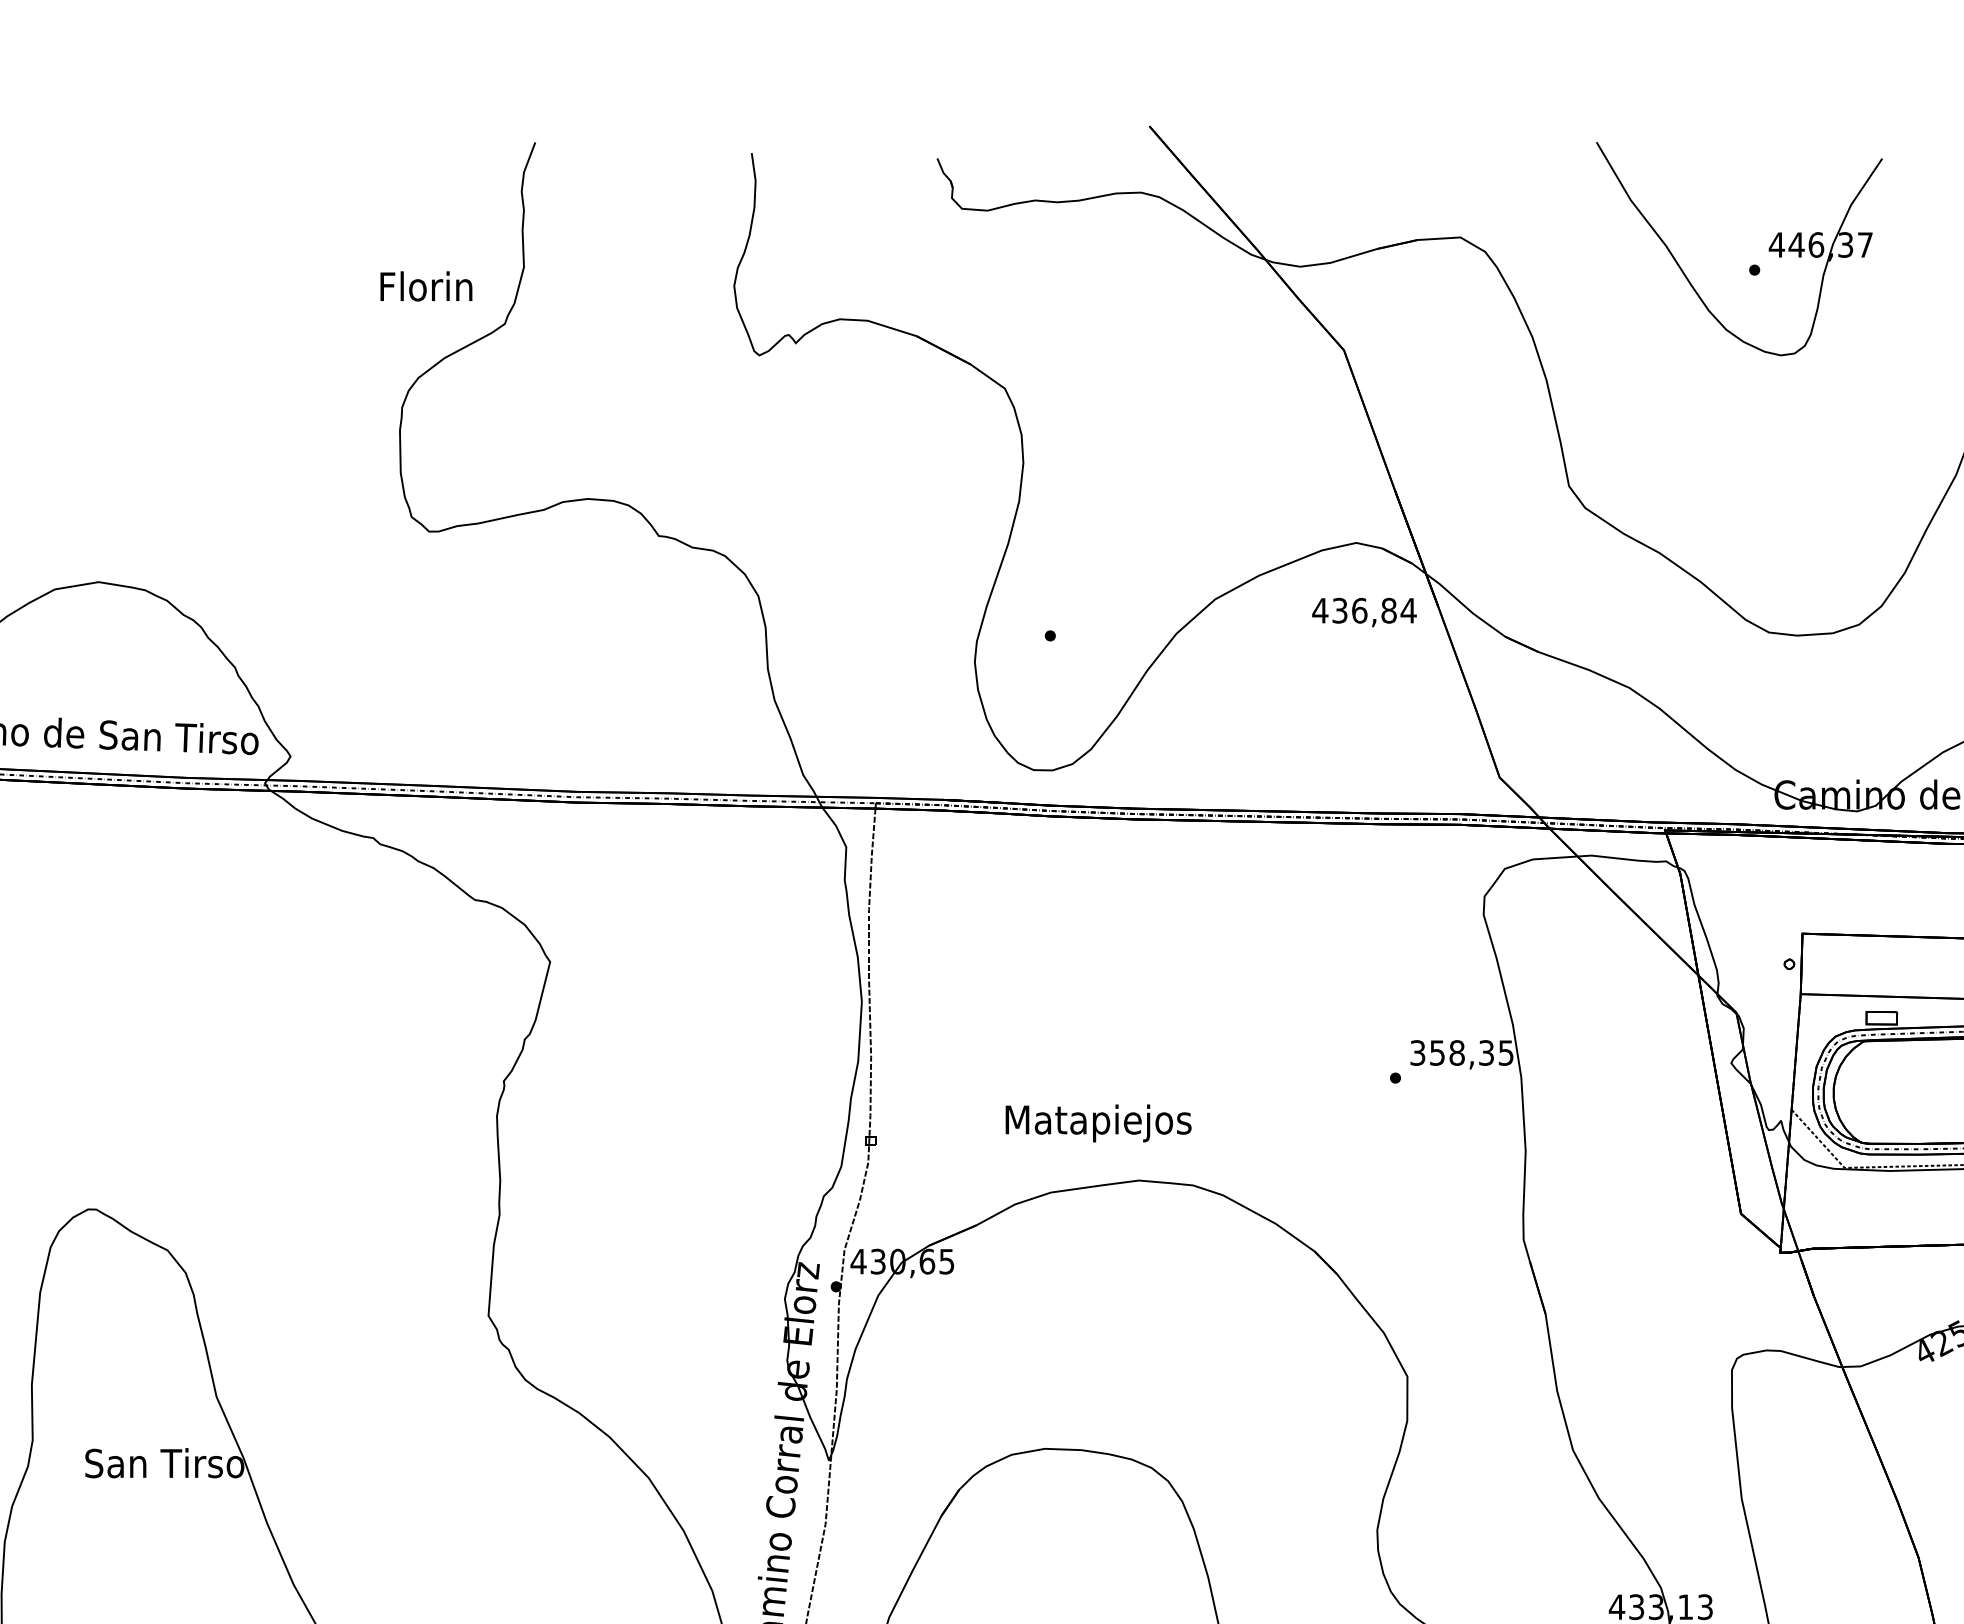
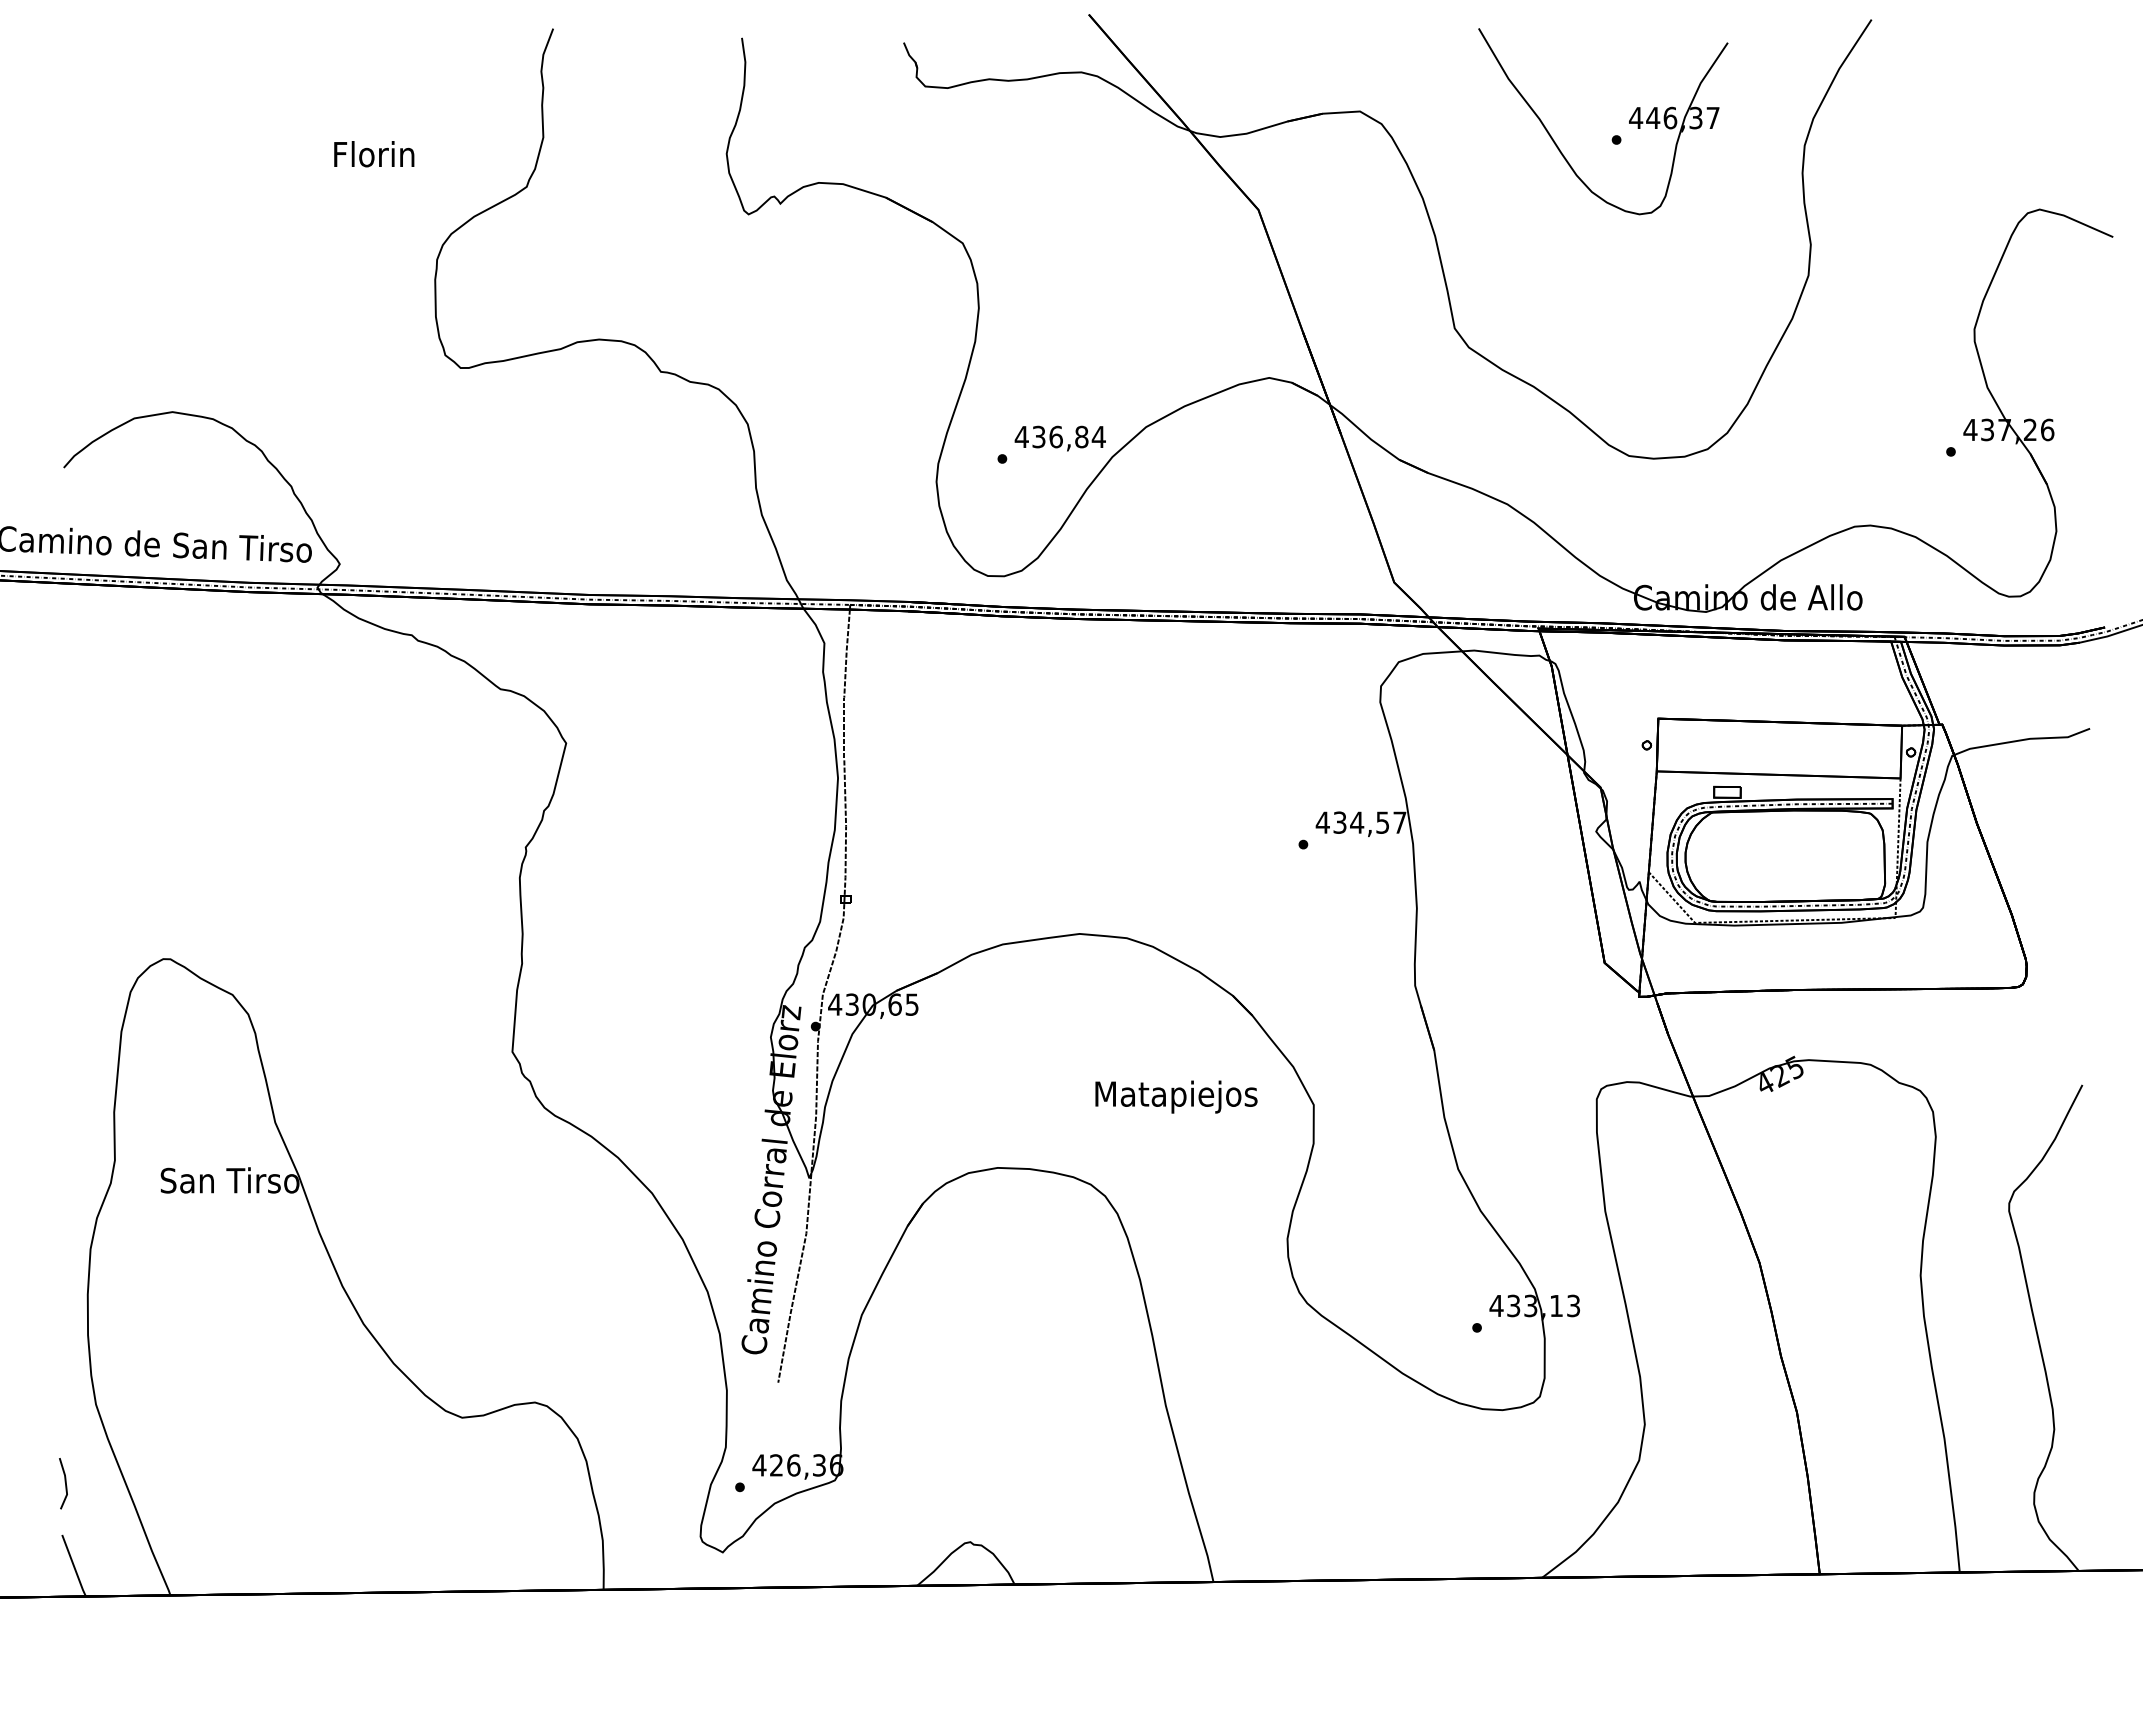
text: (426, 286) -> (374, 154), moved
text: (1363, 612) -> (1059, 438), moved
text: (1460, 1052) -> (1360, 822), 358,35 -> 434,57
text: (1098, 1122) -> (1176, 1096), moved

